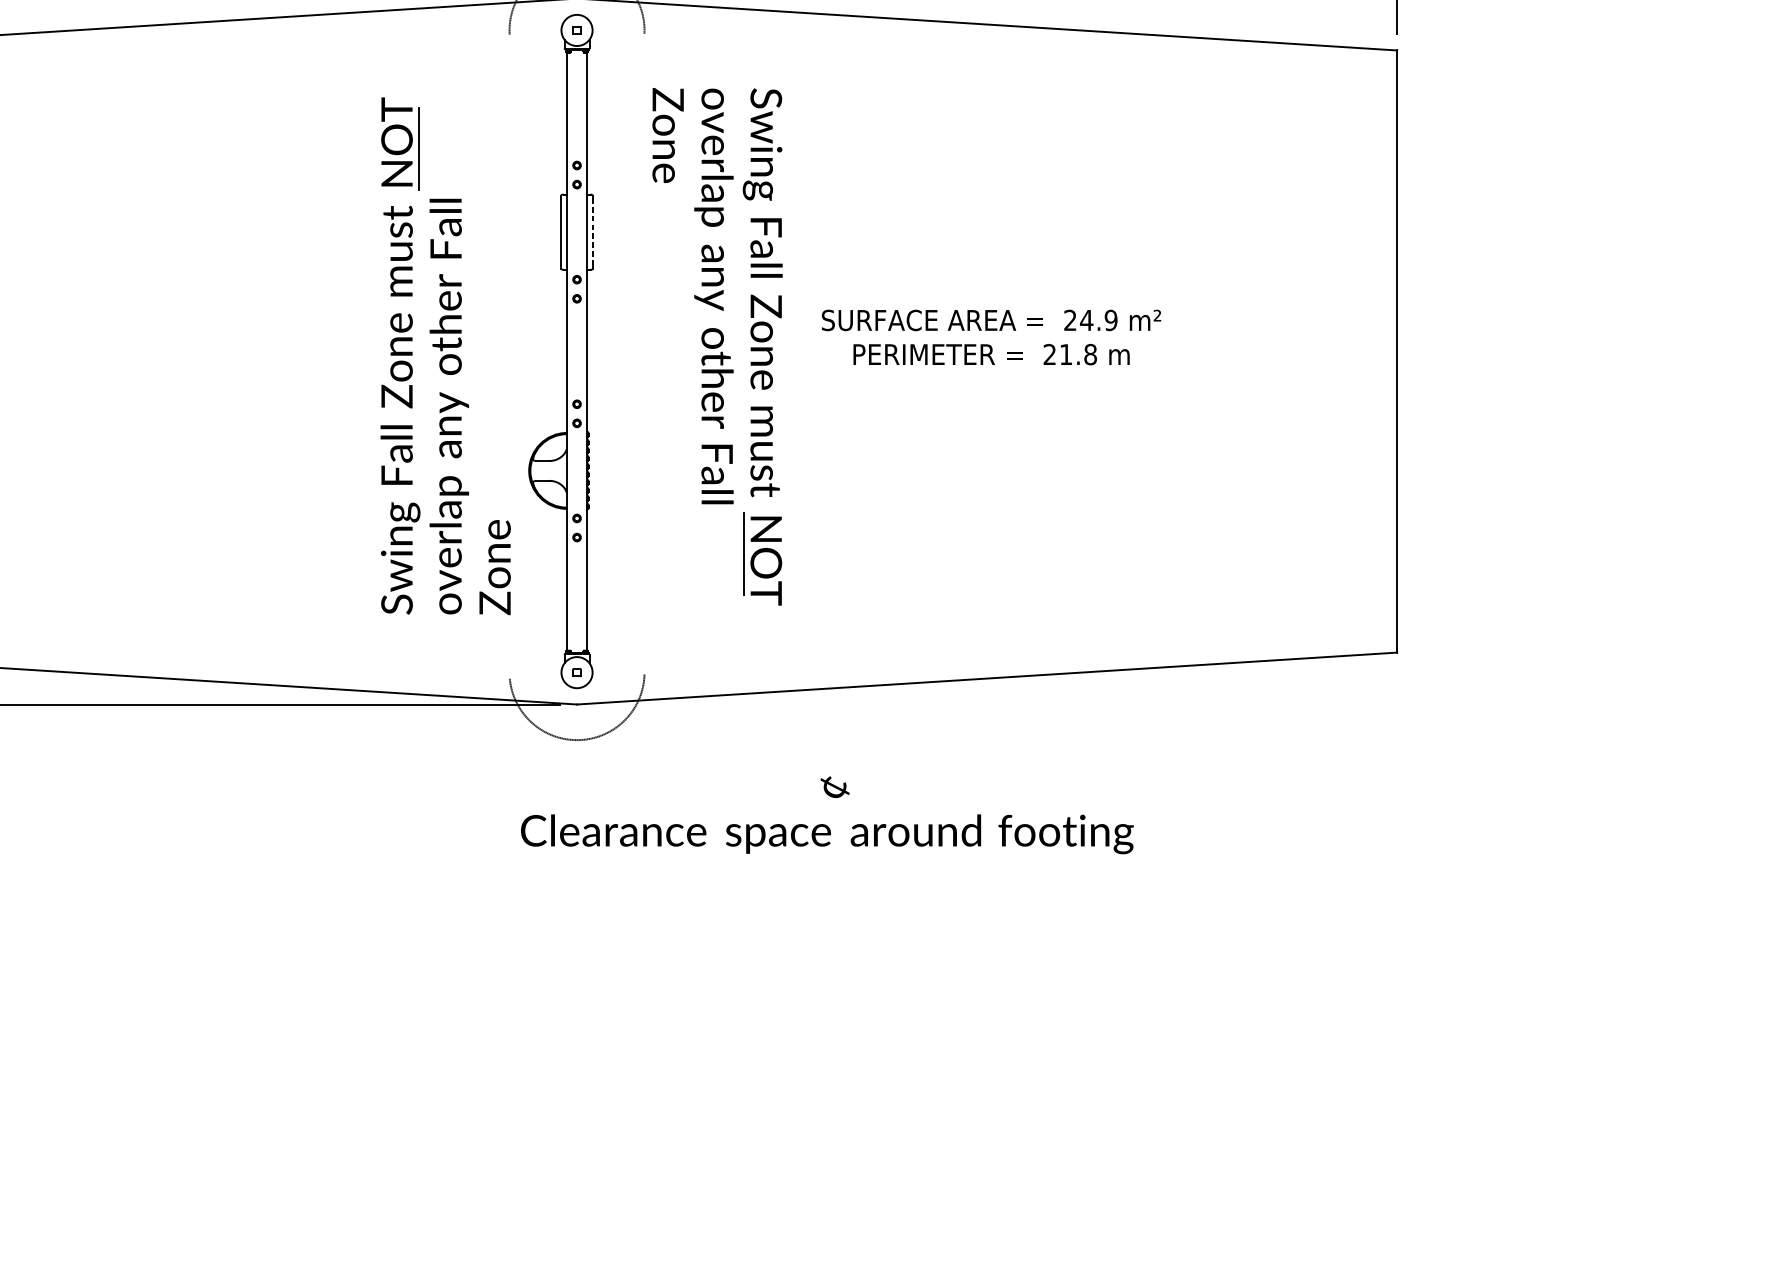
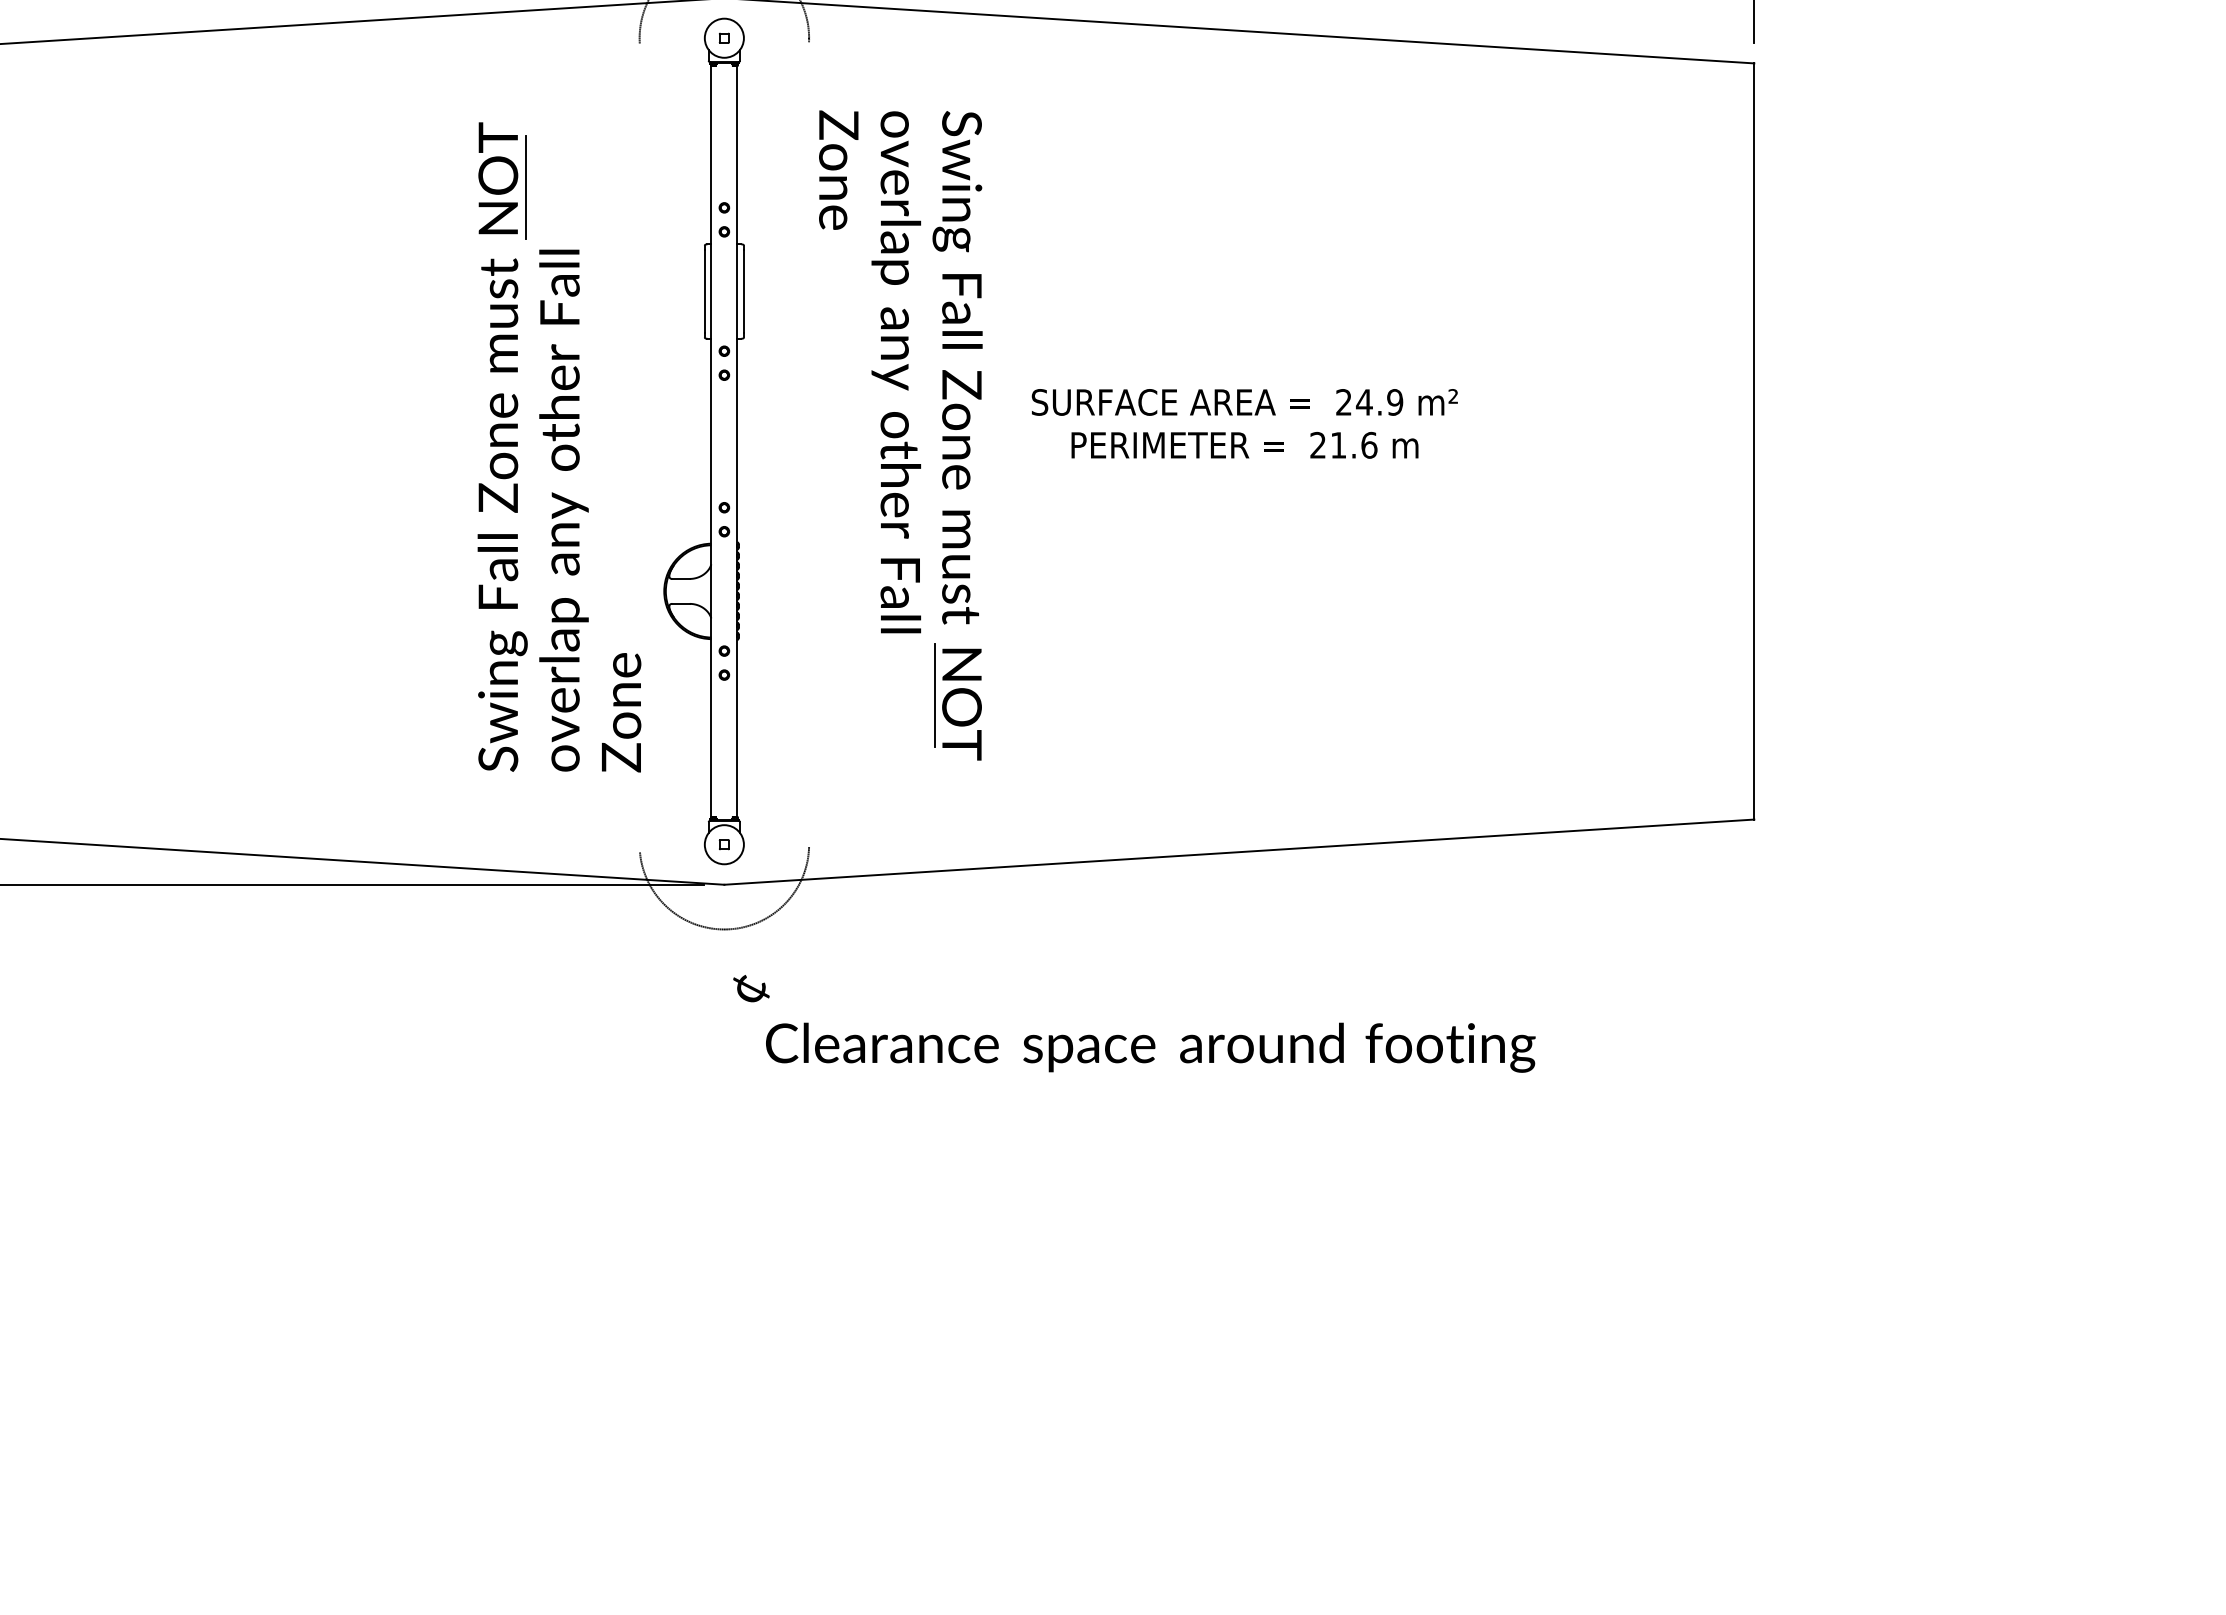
line: (592, 232) -> (743, 291), dashed -> solid
text: (1090, 353) -> (1369, 444), 21.8 -> 21.6
text: (835, 787) -> (751, 988), moved
text: (827, 834) -> (1150, 1047), moved

